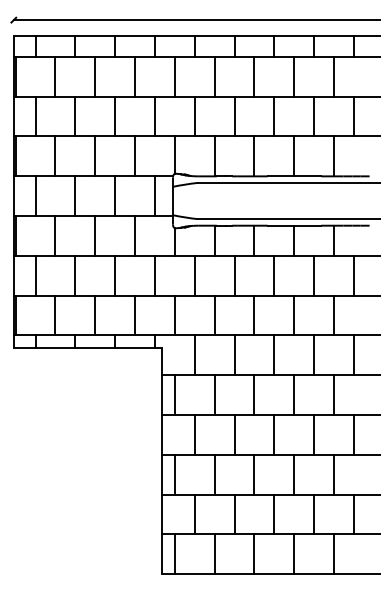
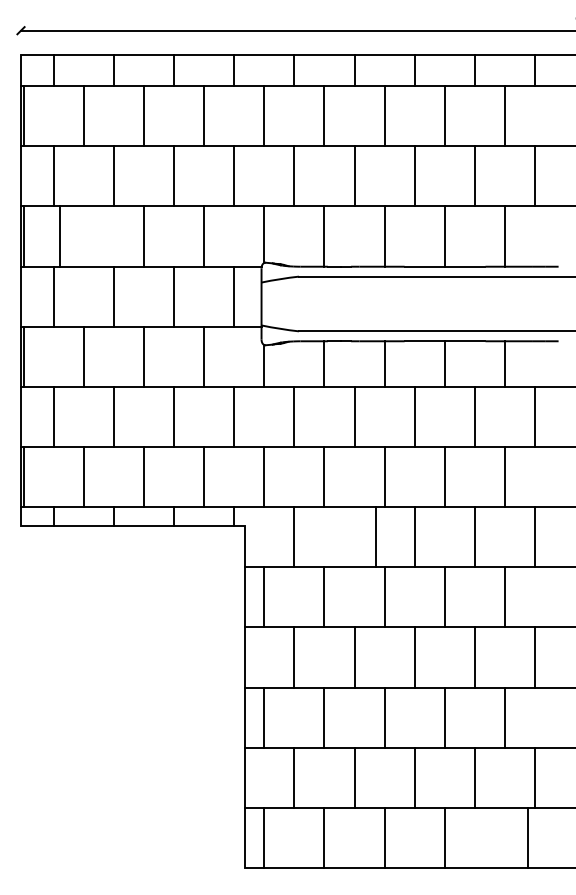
line: (55, 156) -> (59, 236), moved
line: (234, 355) -> (375, 537), moved
line: (334, 554) -> (528, 838), moved

